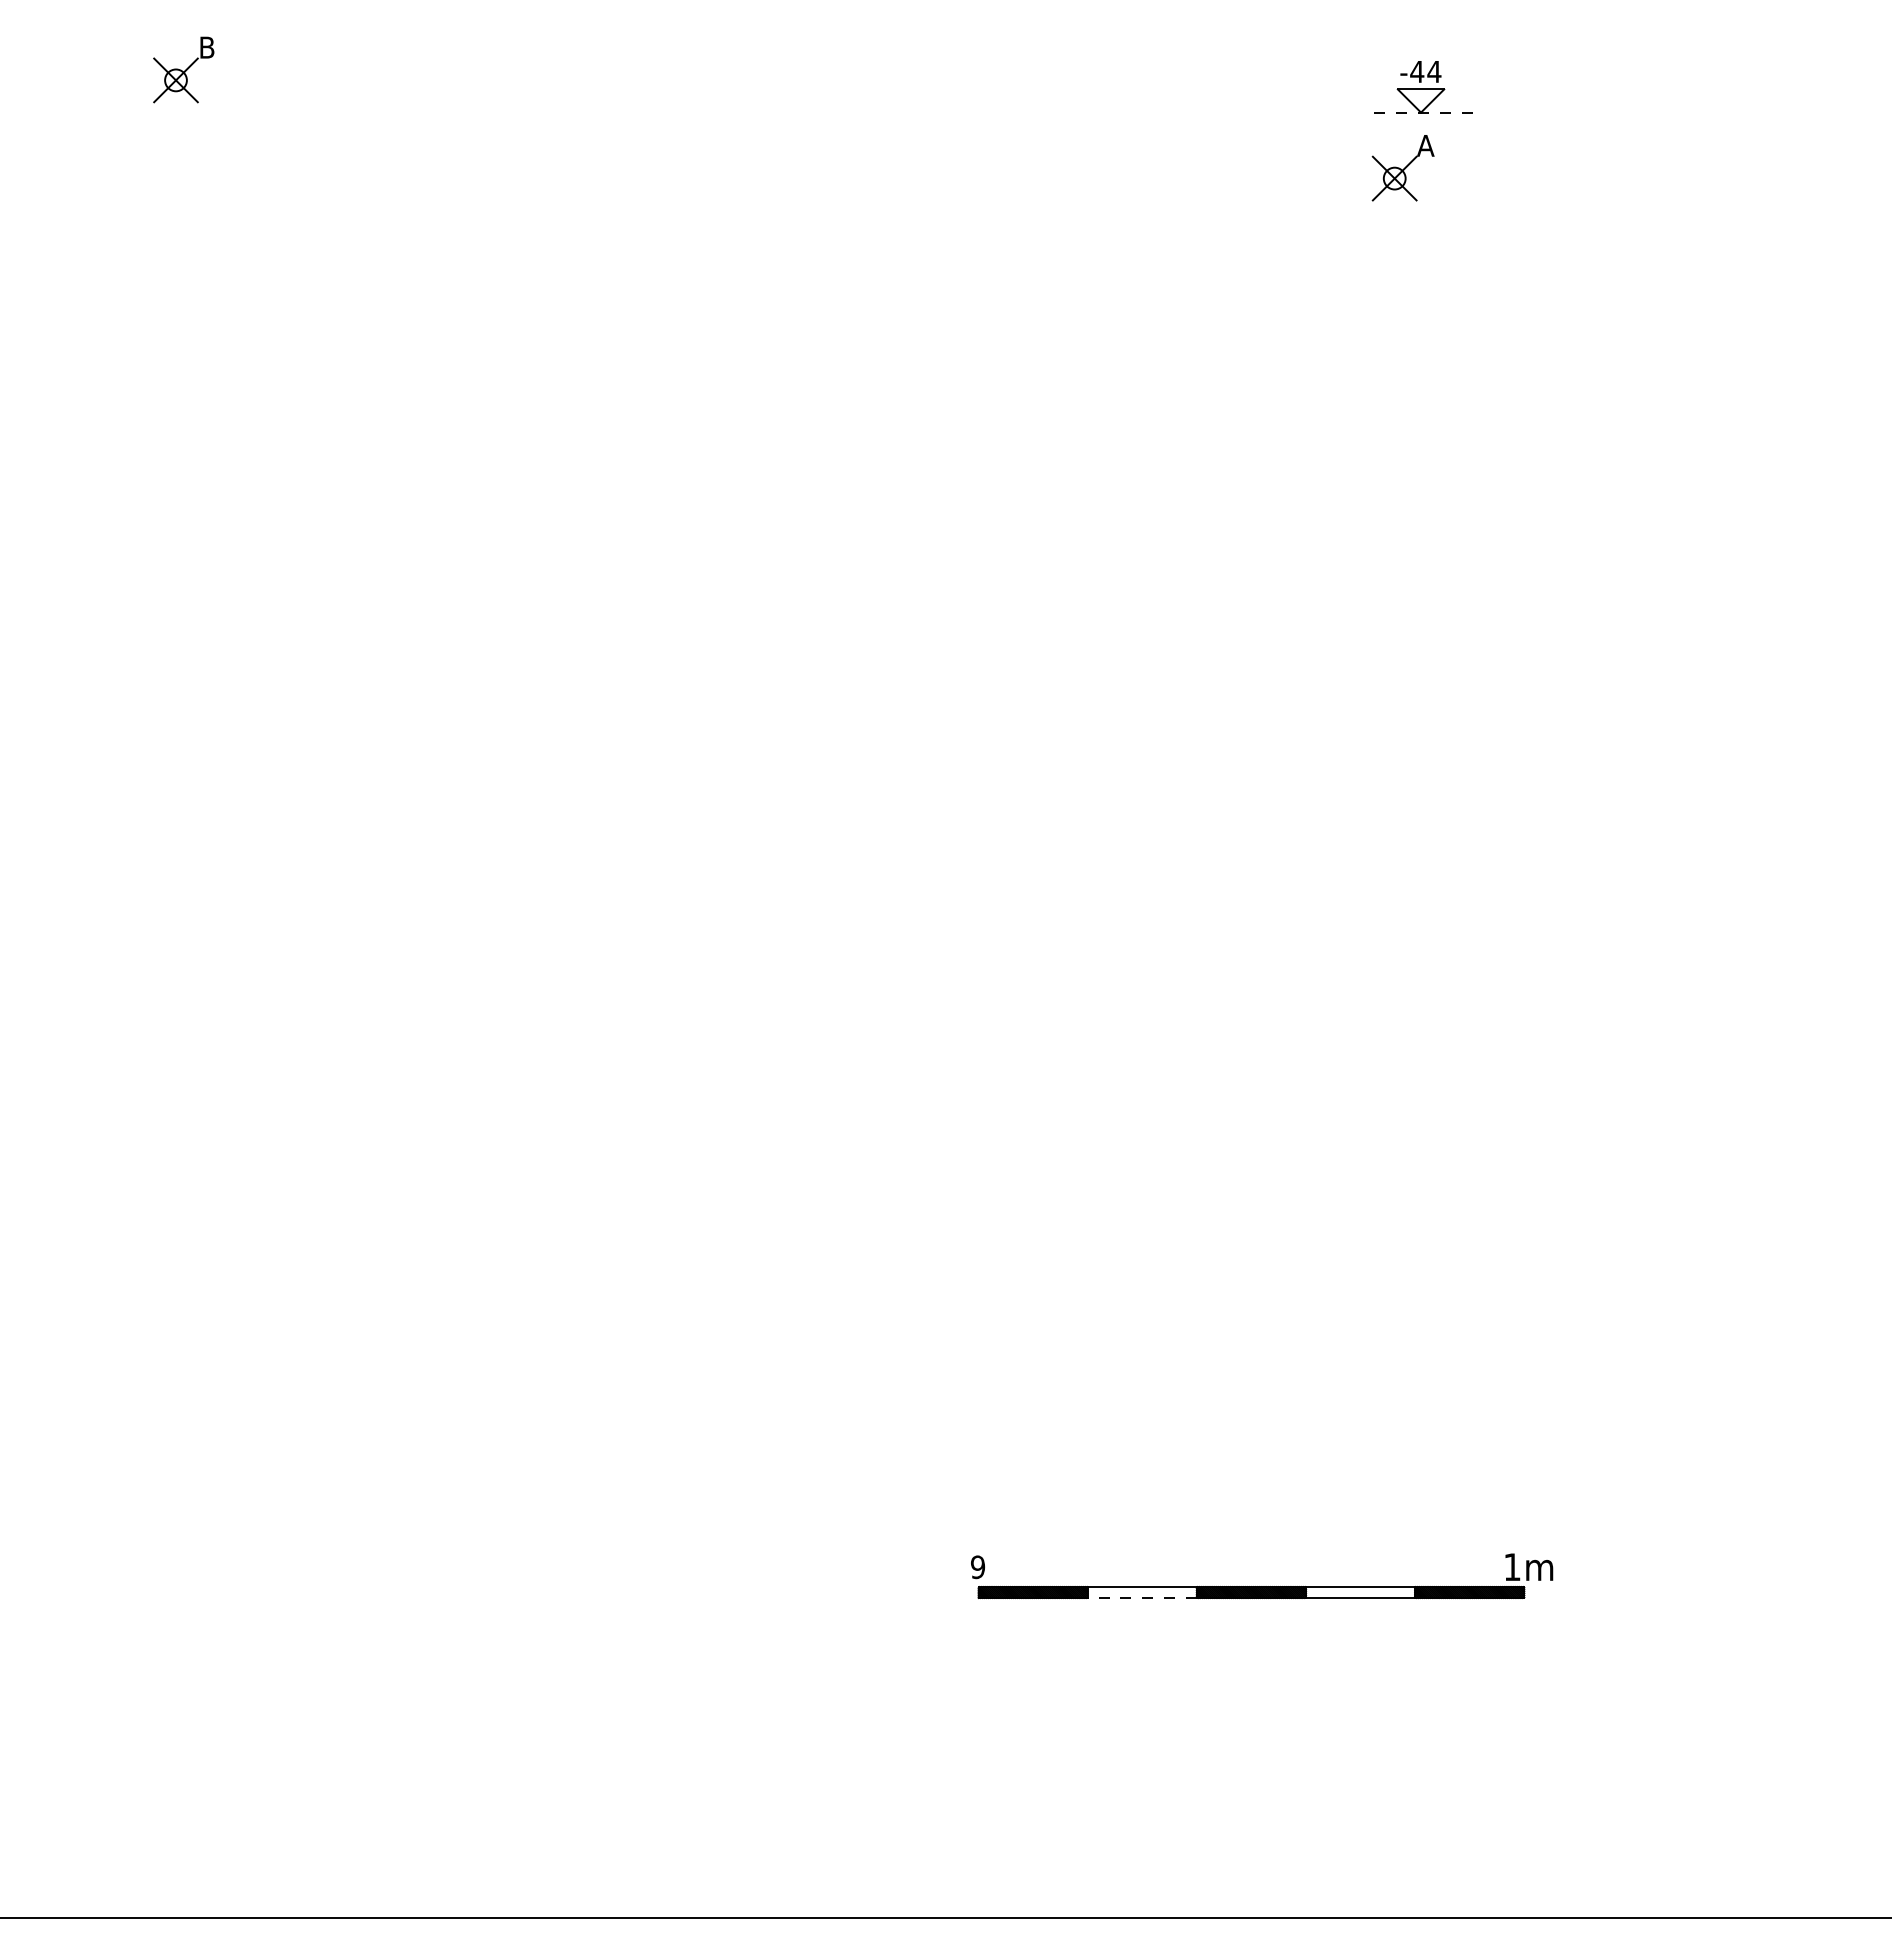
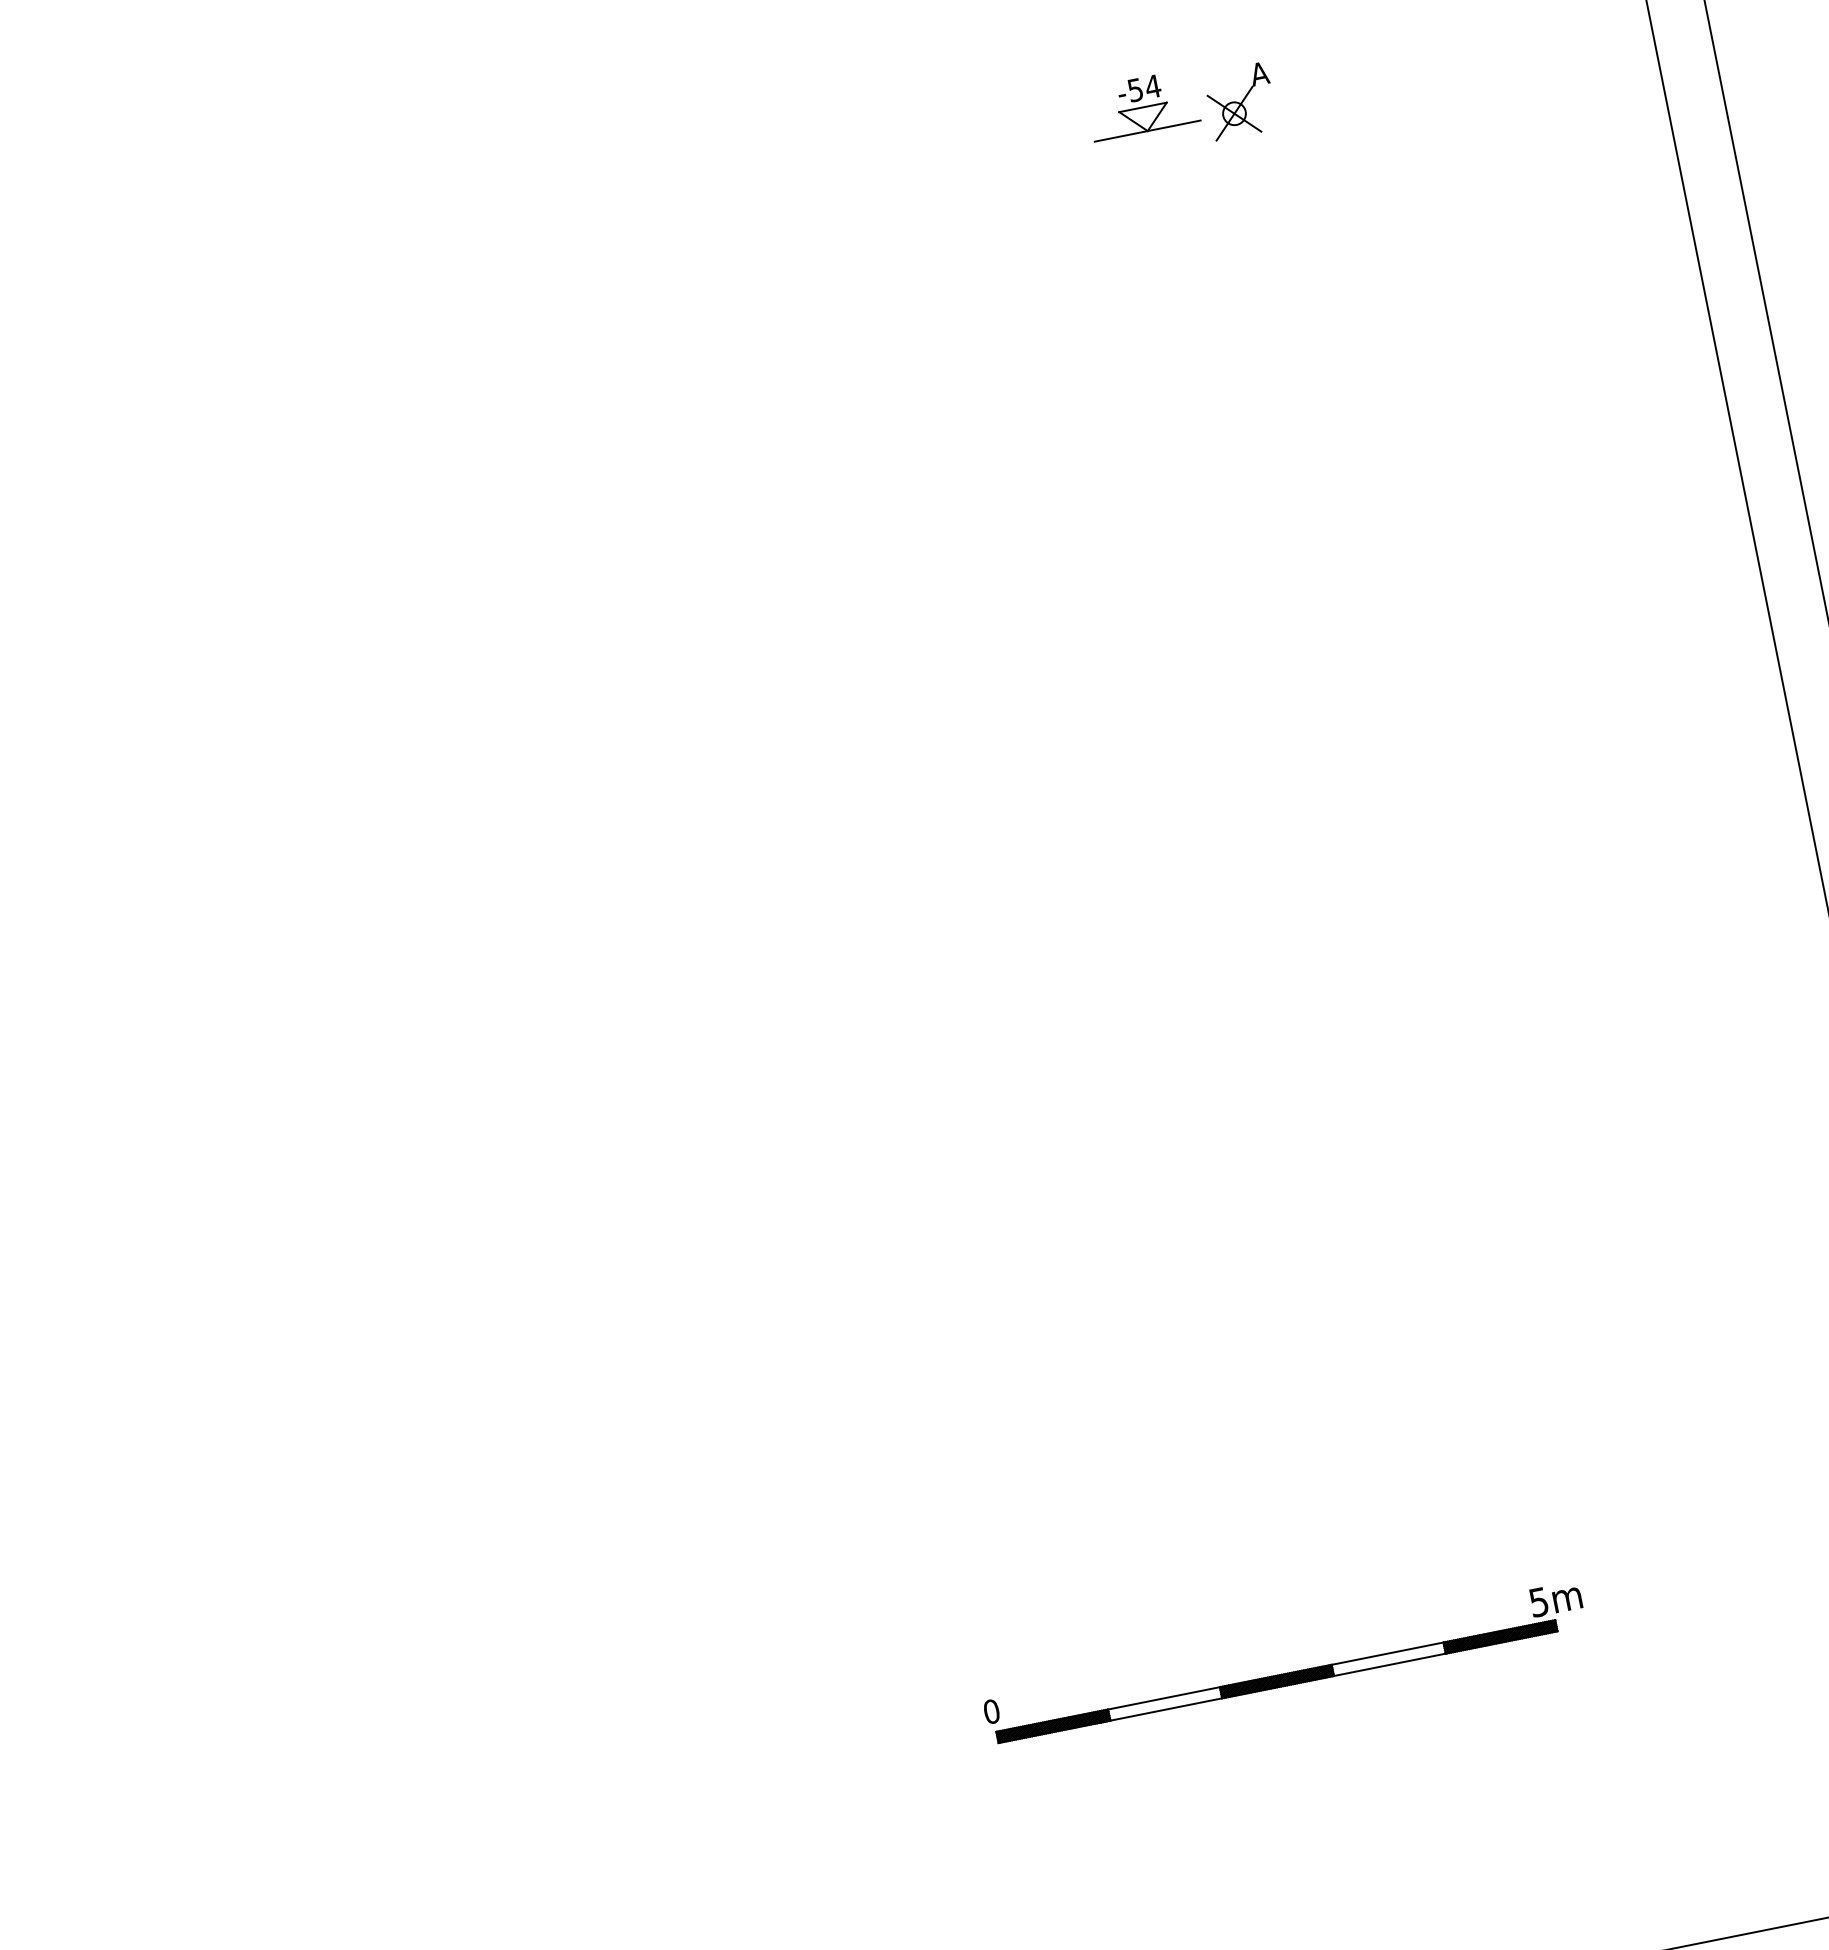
text: (1417, 72) -> (1135, 90), -44 -> -54
line: (1420, 112) -> (1147, 131), dashed -> solid
part: (1402, 168) -> (1240, 101), moved
text: (978, 1567) -> (992, 1711), 9 -> 0
text: (1512, 1567) -> (1539, 1602), 1m -> 5m
line: (1136, 1597) -> (1160, 1710), dashed -> solid

